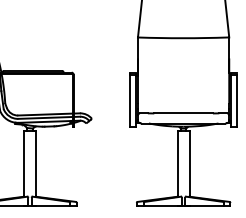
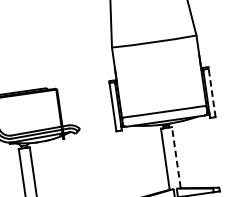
line: (237, 100) -> (212, 92), solid -> dashed
line: (189, 163) -> (176, 157), solid -> dashed

